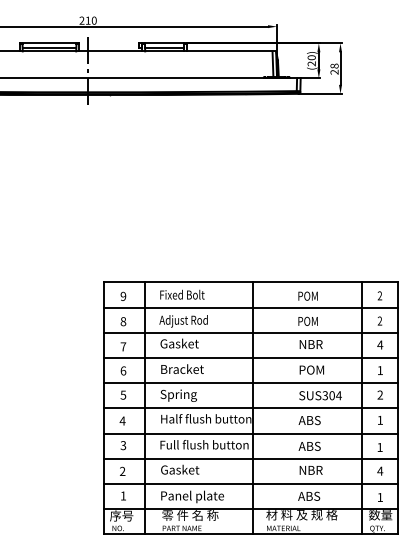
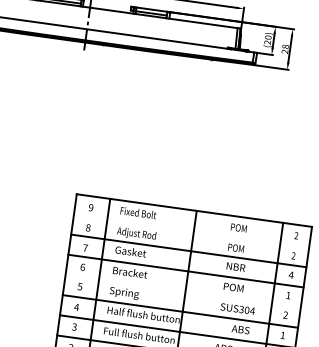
line: (250, 307) -> (191, 230), removed
line: (250, 383) -> (183, 291), removed
text: (309, 420) -> (240, 329), moved

